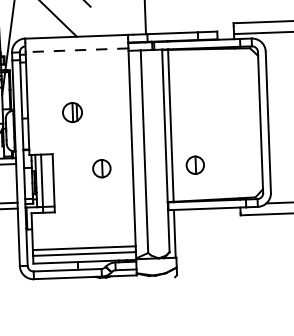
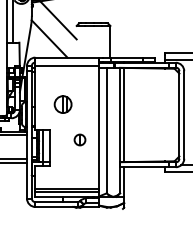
line: (77, 50) -> (67, 66), dashed -> solid
part: (71, 112) -> (62, 104), size x1.43
part: (194, 164) -> (137, 139), removed

